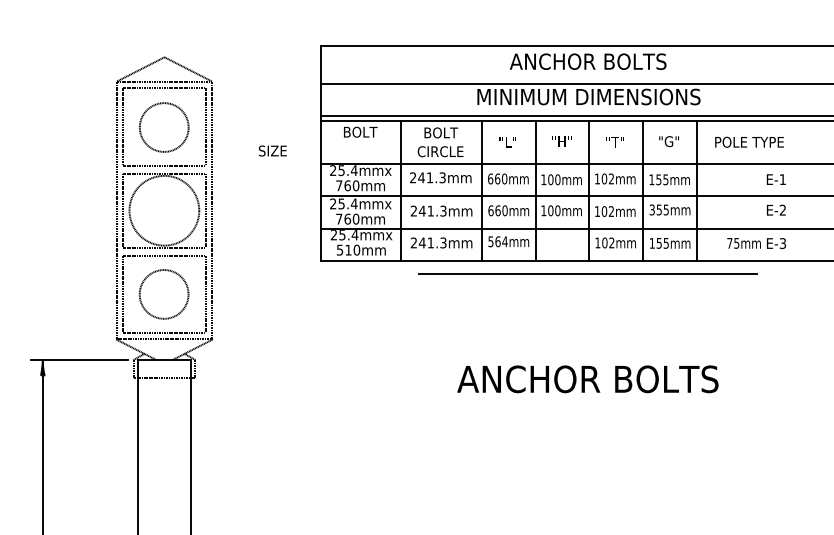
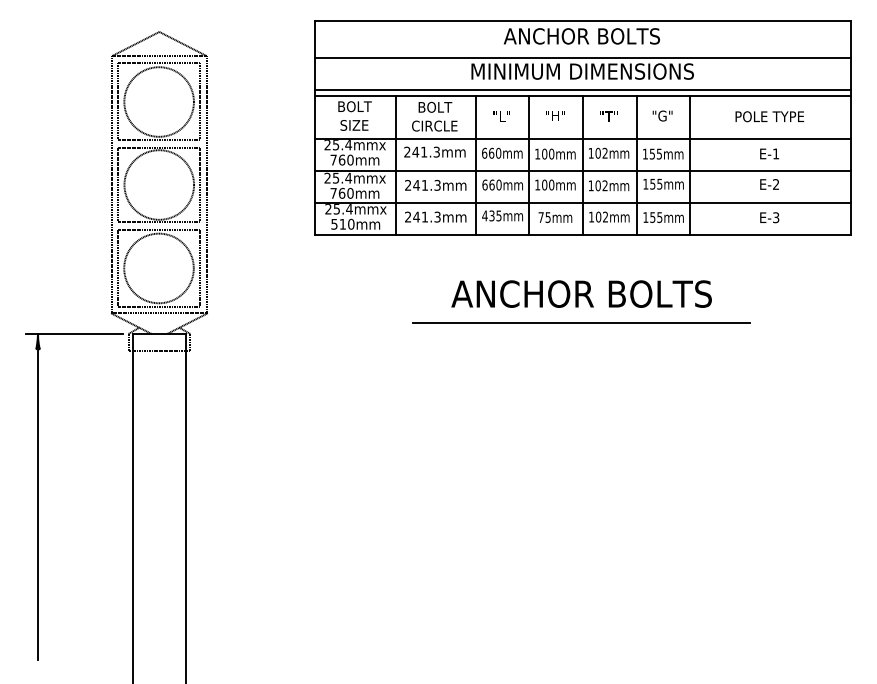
circle: (163, 127) -> (158, 101), size x1.43
text: (749, 142) -> (769, 116), moved
text: (272, 151) -> (354, 125), moved
text: (651, 209) -> (645, 183), 355mm -> 155mm
text: (497, 241) -> (491, 215), 564mm -> 435mm
text: (744, 243) -> (555, 217), moved
line: (587, 273) -> (581, 322), moved
circle: (163, 294) -> (158, 268), size x1.43
text: (587, 378) -> (581, 293), moved

